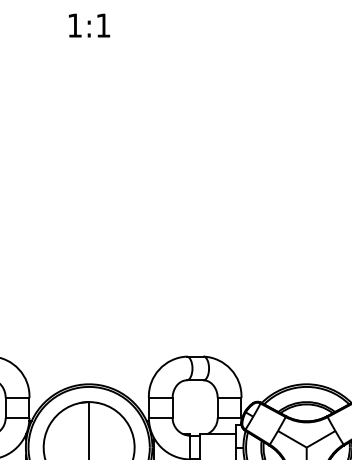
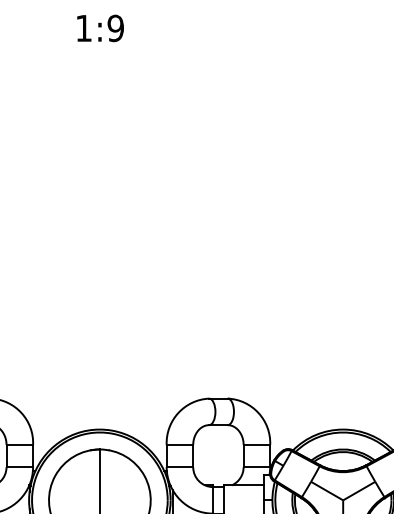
text: (103, 25) -> (115, 28), 1:1 -> 1:9

